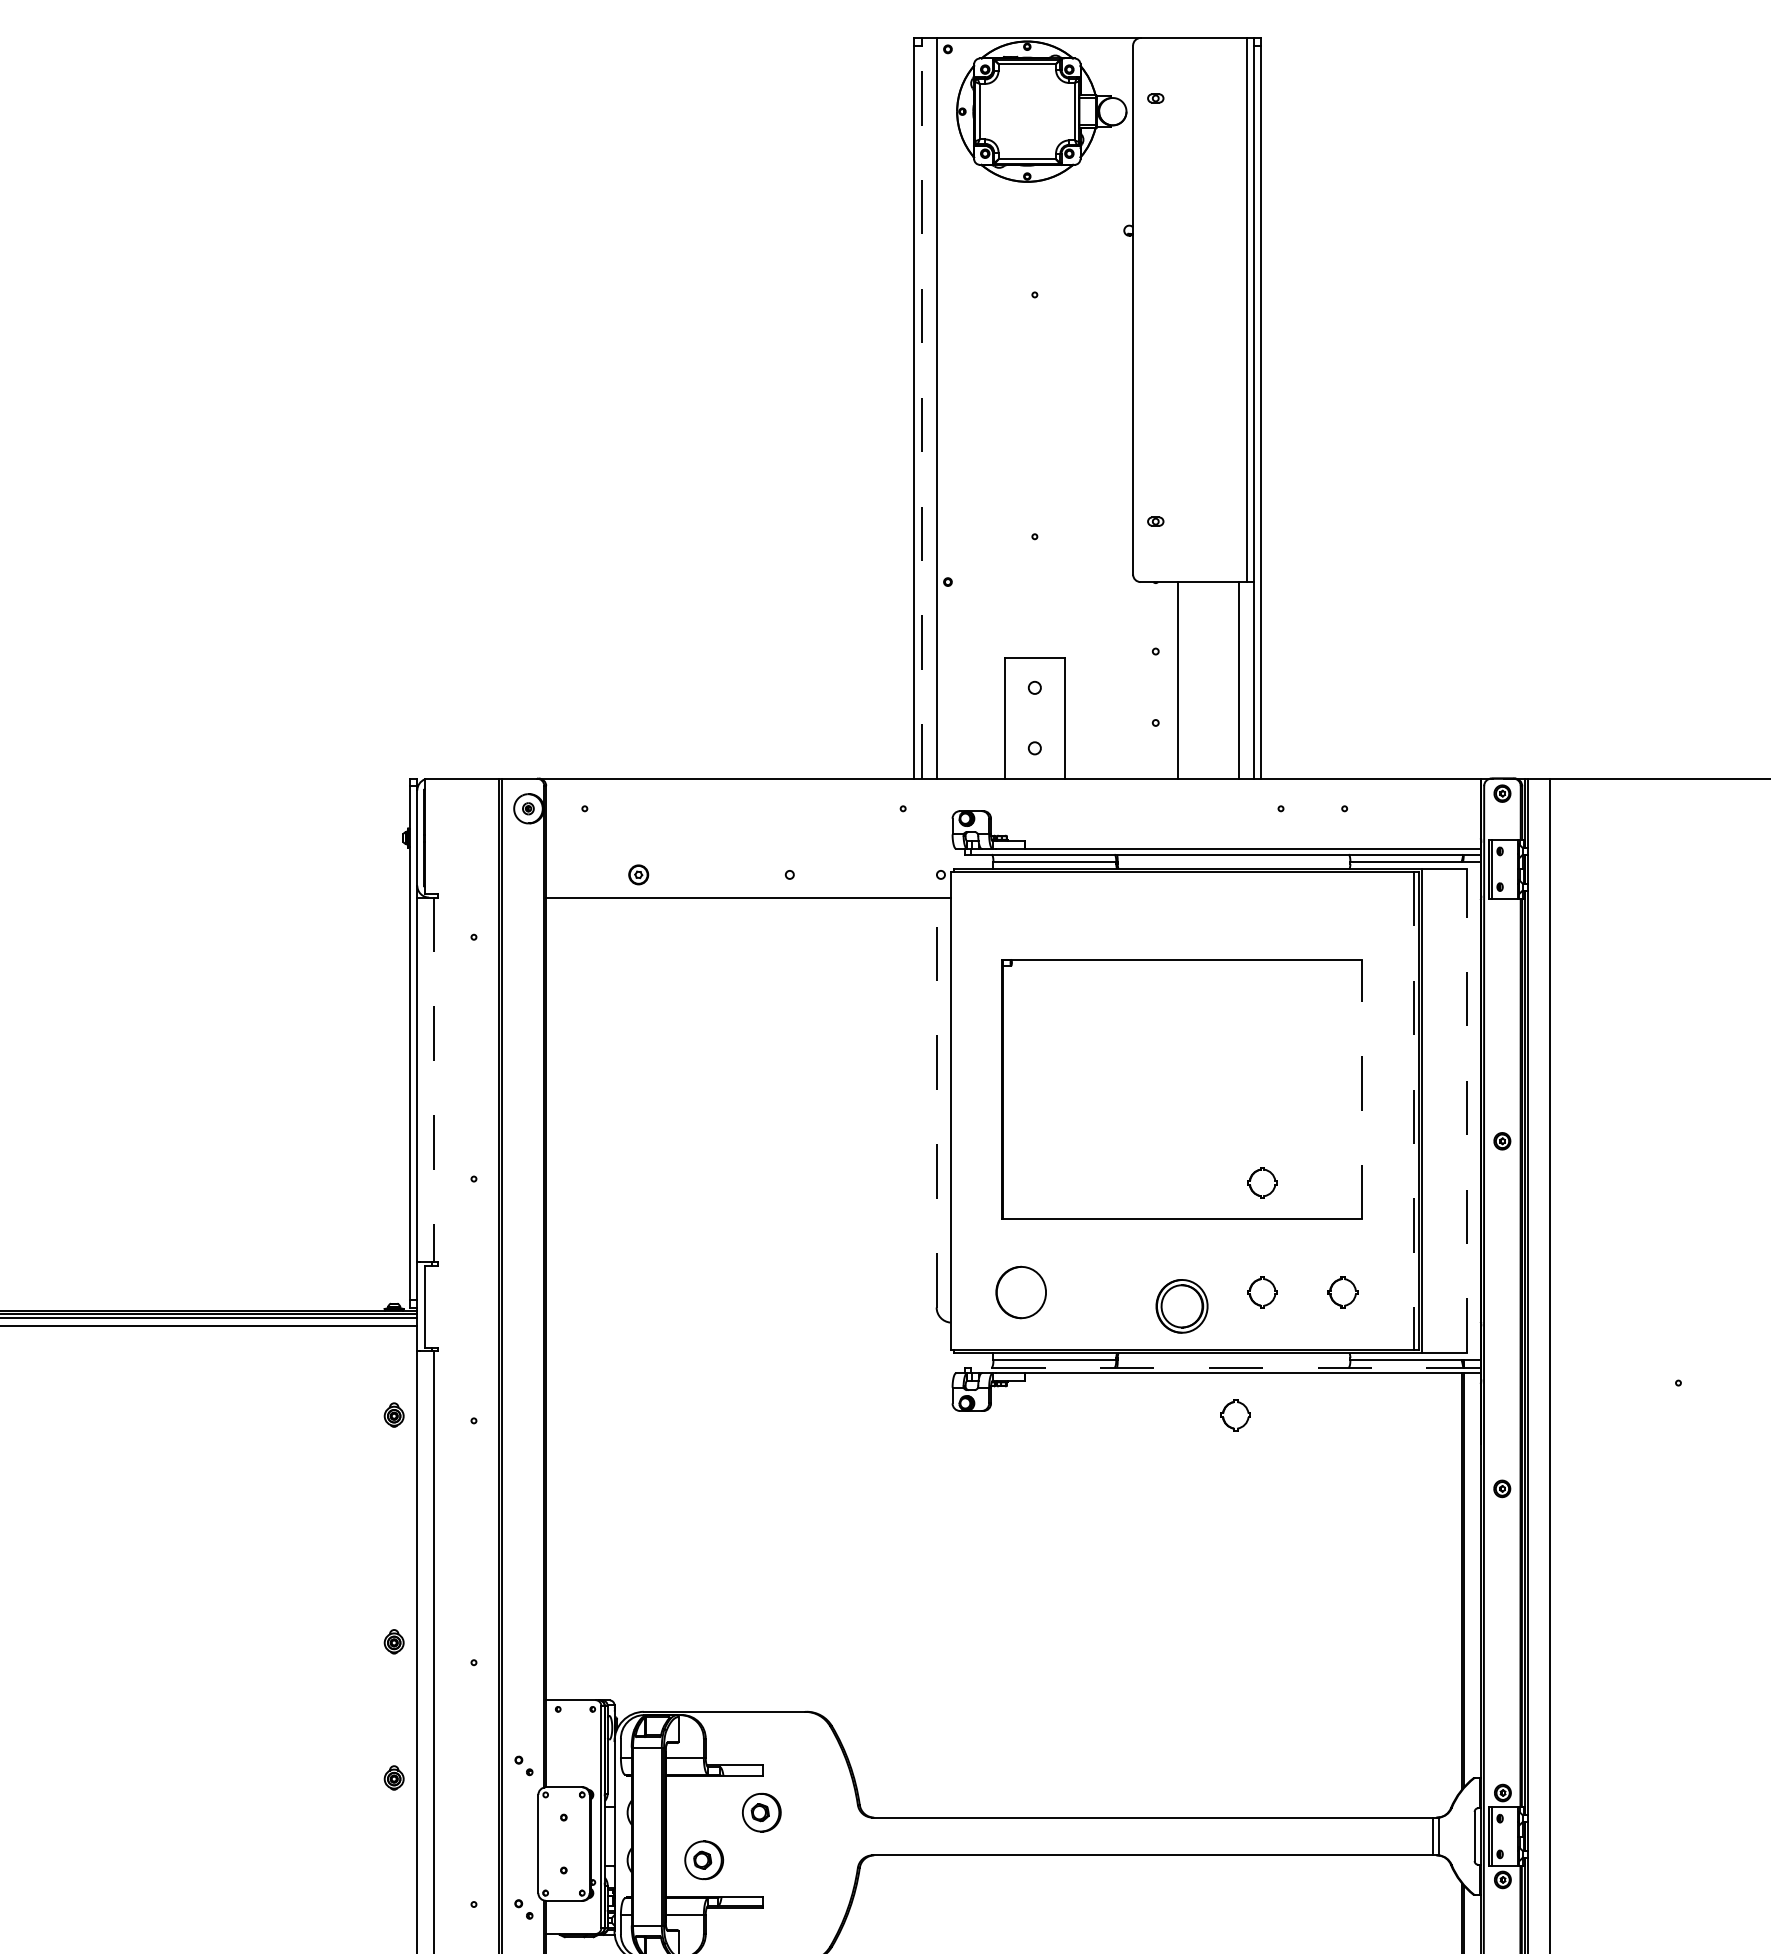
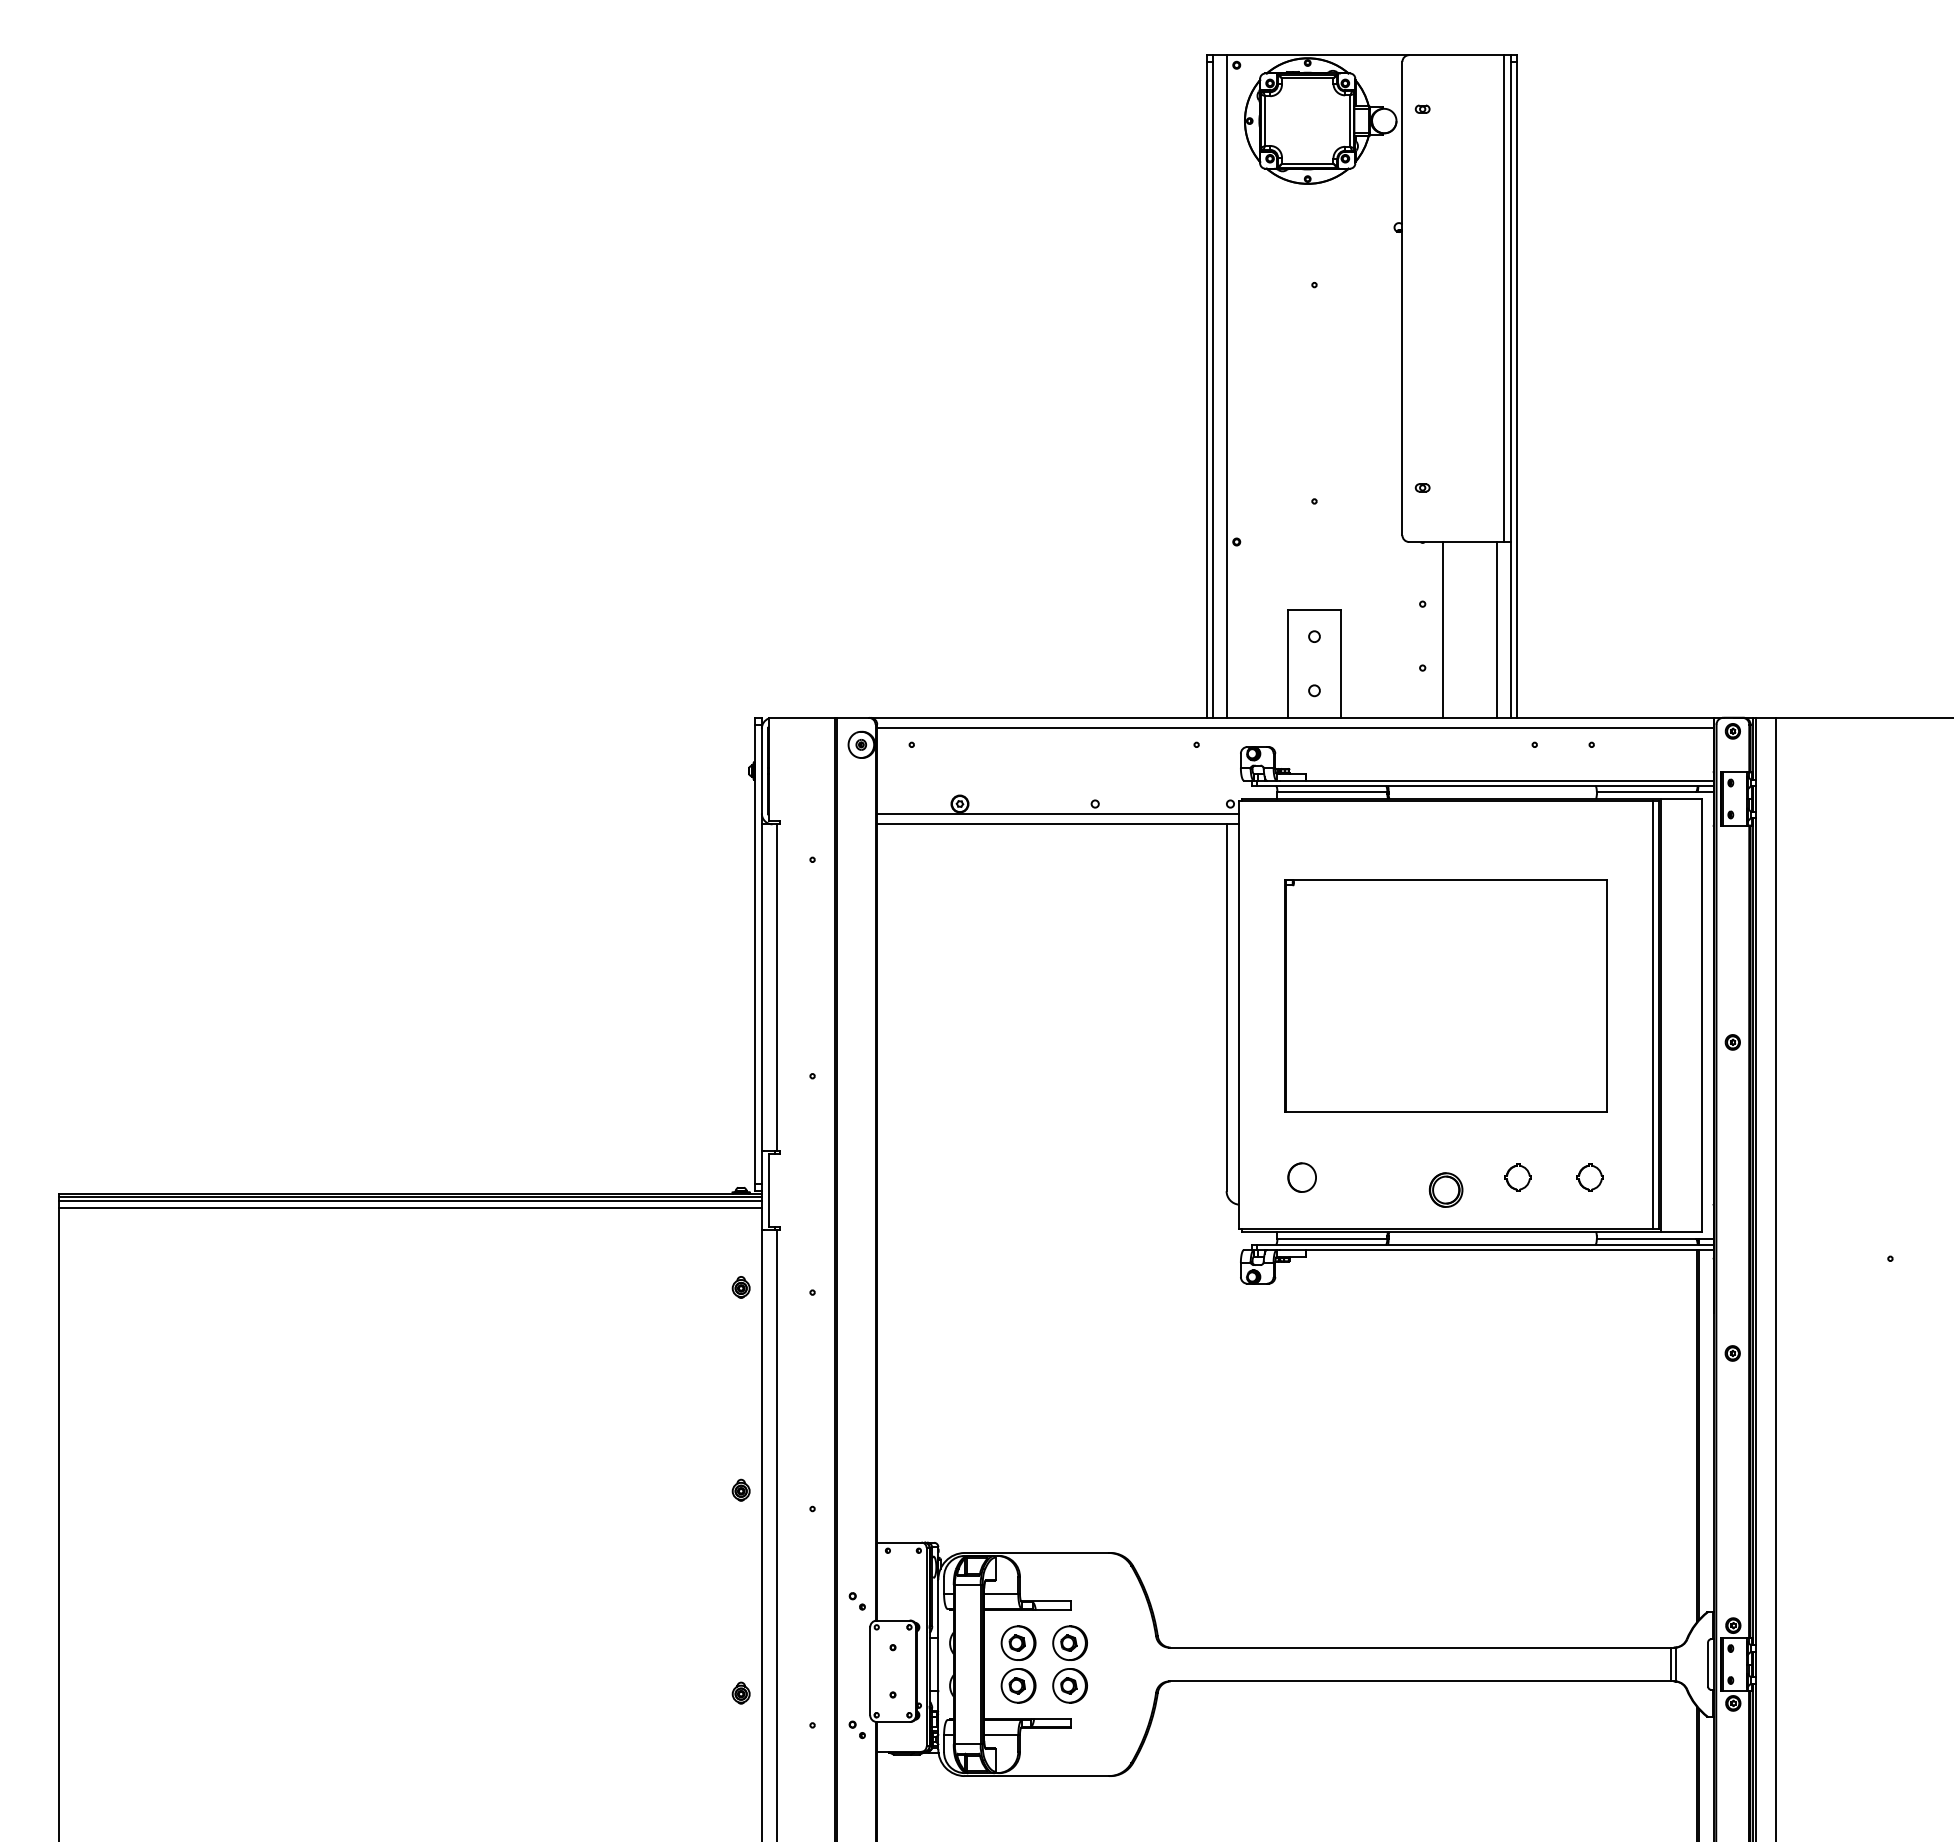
line: (921, 411) -> (1213, 389), dashed -> solid
line: (1013, 790) -> (1295, 728), added
line: (748, 885) -> (1058, 813), added
line: (434, 1079) -> (777, 987), dashed -> solid
line: (1361, 1088) -> (1606, 995), dashed -> solid
line: (936, 1102) -> (1226, 1007), dashed -> solid
line: (1467, 1110) -> (1701, 1014), dashed -> solid
line: (1413, 1111) -> (1653, 1015), dashed -> solid
part: (1261, 1182) -> (1517, 1079), removed
part: (1020, 1292) -> (1301, 1177), size x0.62
part: (1181, 1305) -> (1445, 1189), size x0.71
line: (1224, 1367) -> (1484, 1244), dashed -> solid
part: (1234, 1415) -> (1493, 1287), removed
part: (393, 1777) -> (740, 1692), moved
part: (704, 1811) -> (1018, 1642), added
part: (761, 1859) -> (1069, 1685), added

